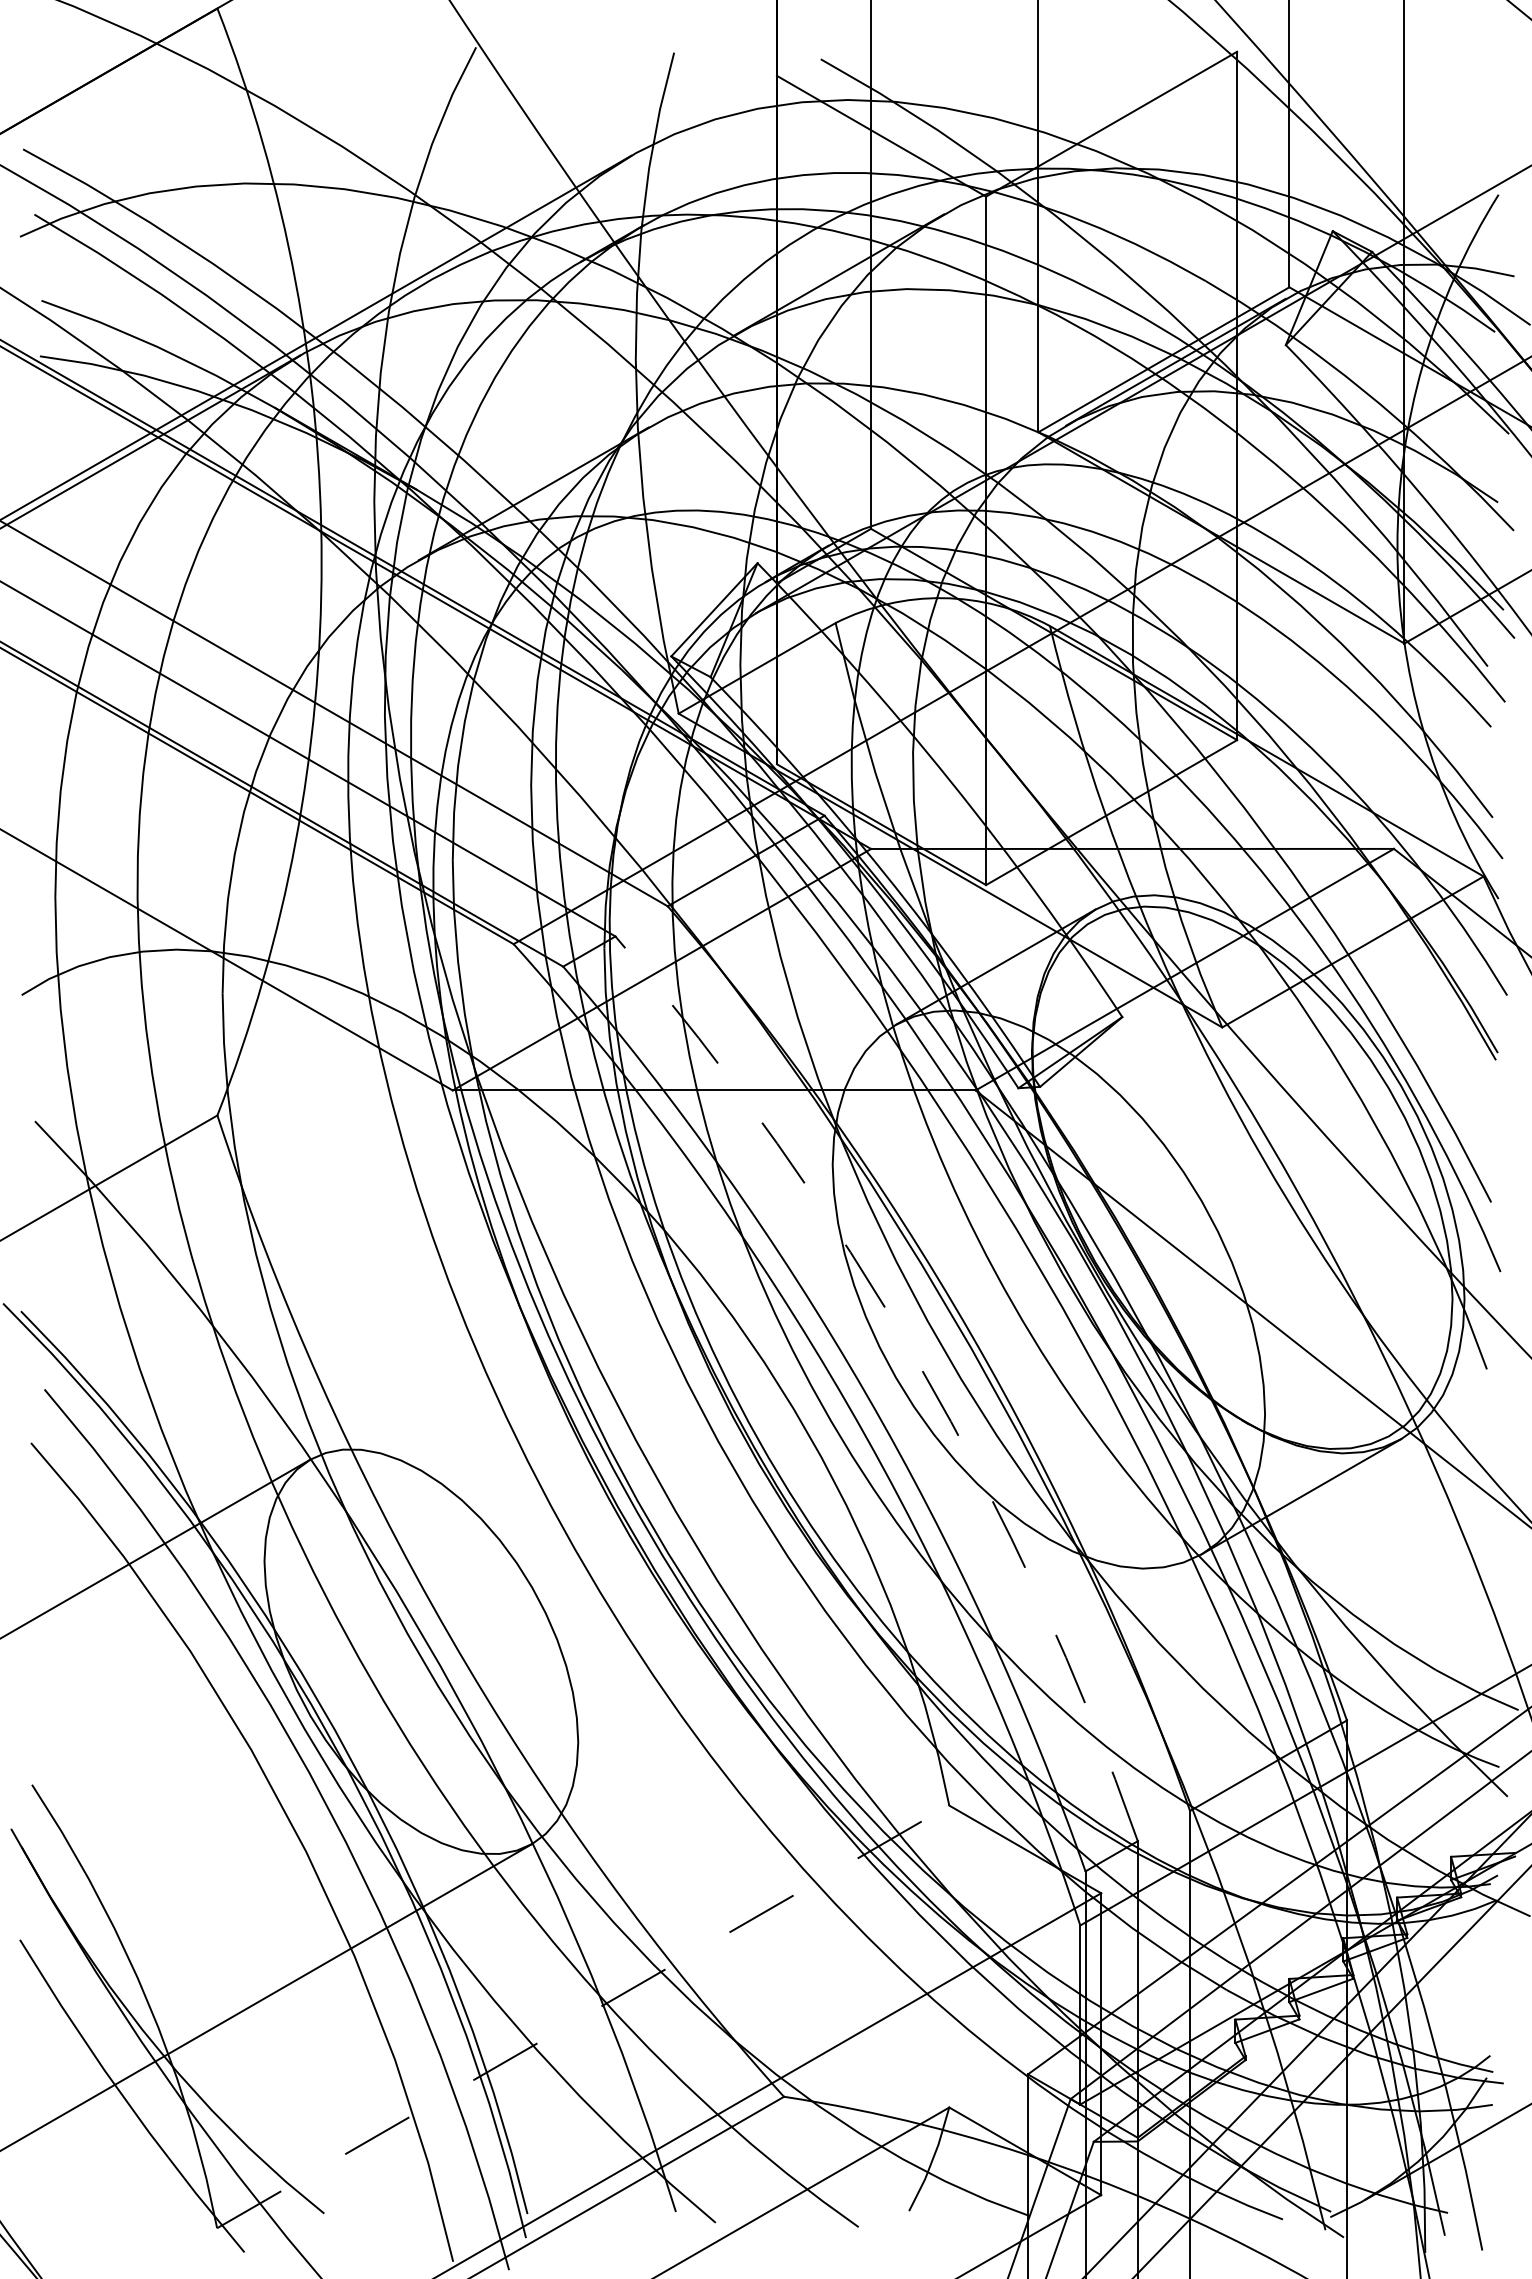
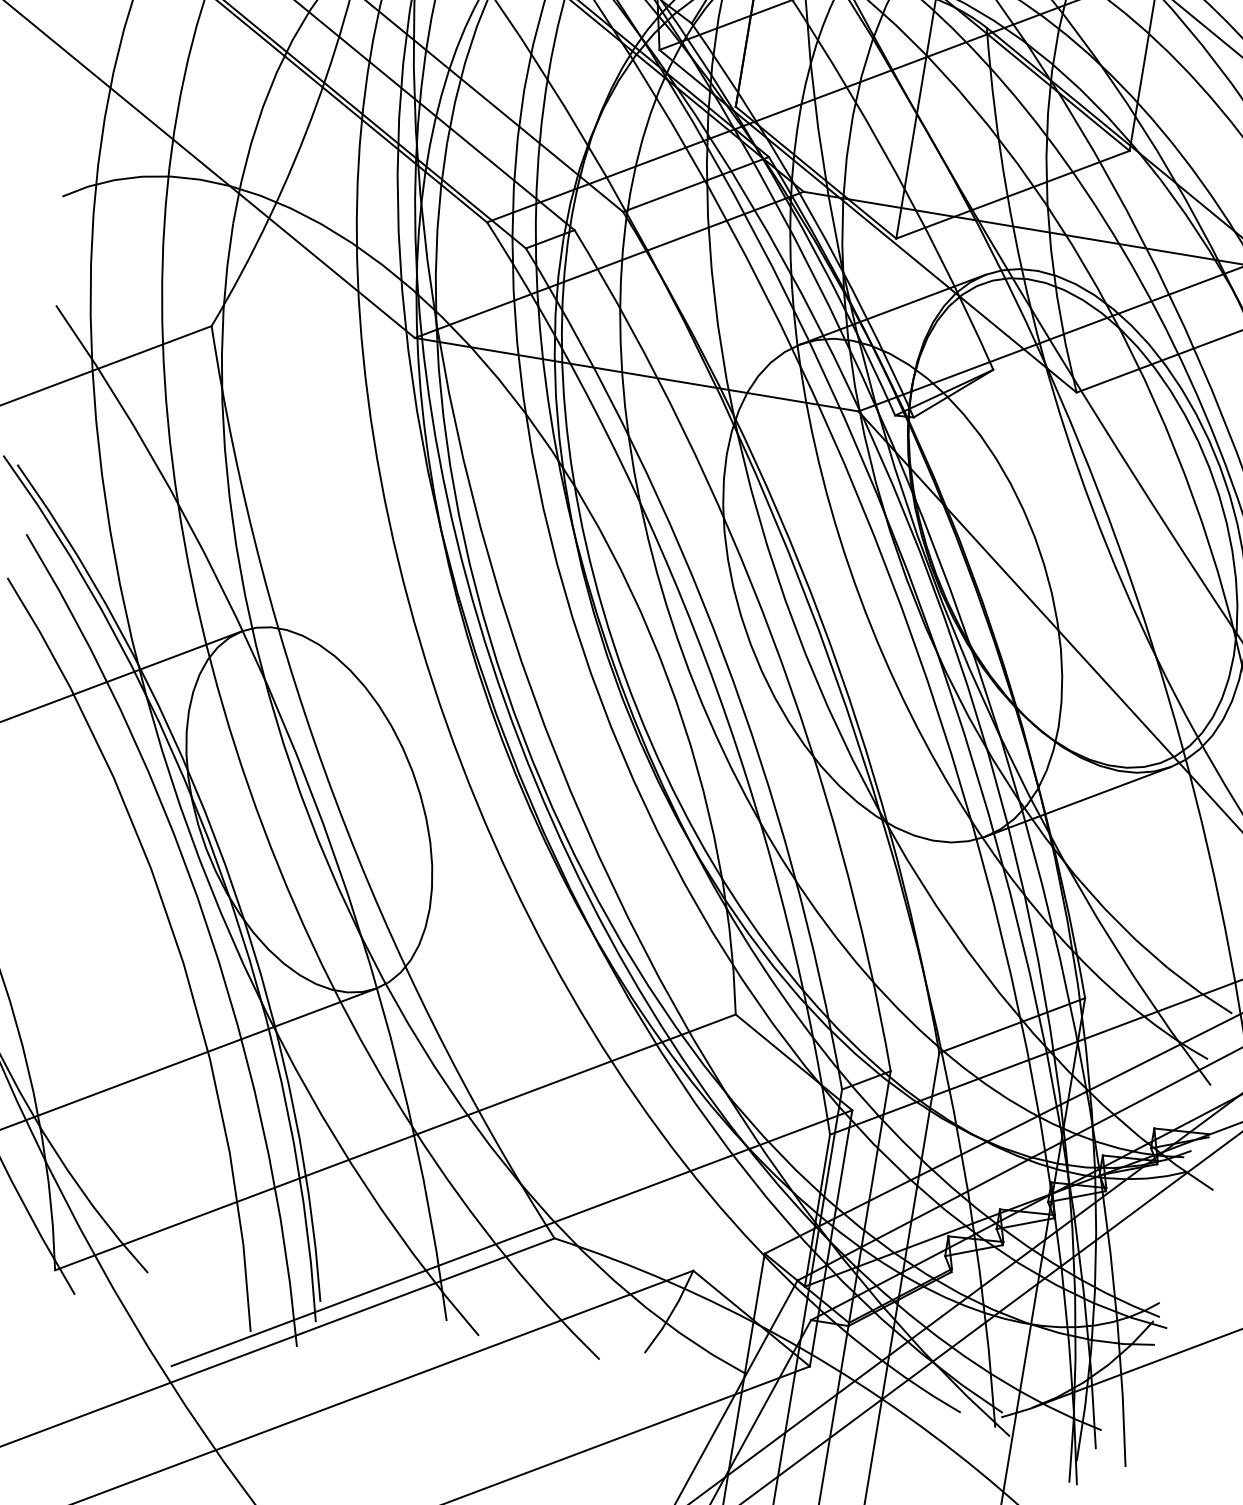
arc: (918, 1364) -> (771, 635), dashed -> solid
line: (583, 2016) -> (395, 1142), dashed -> solid

